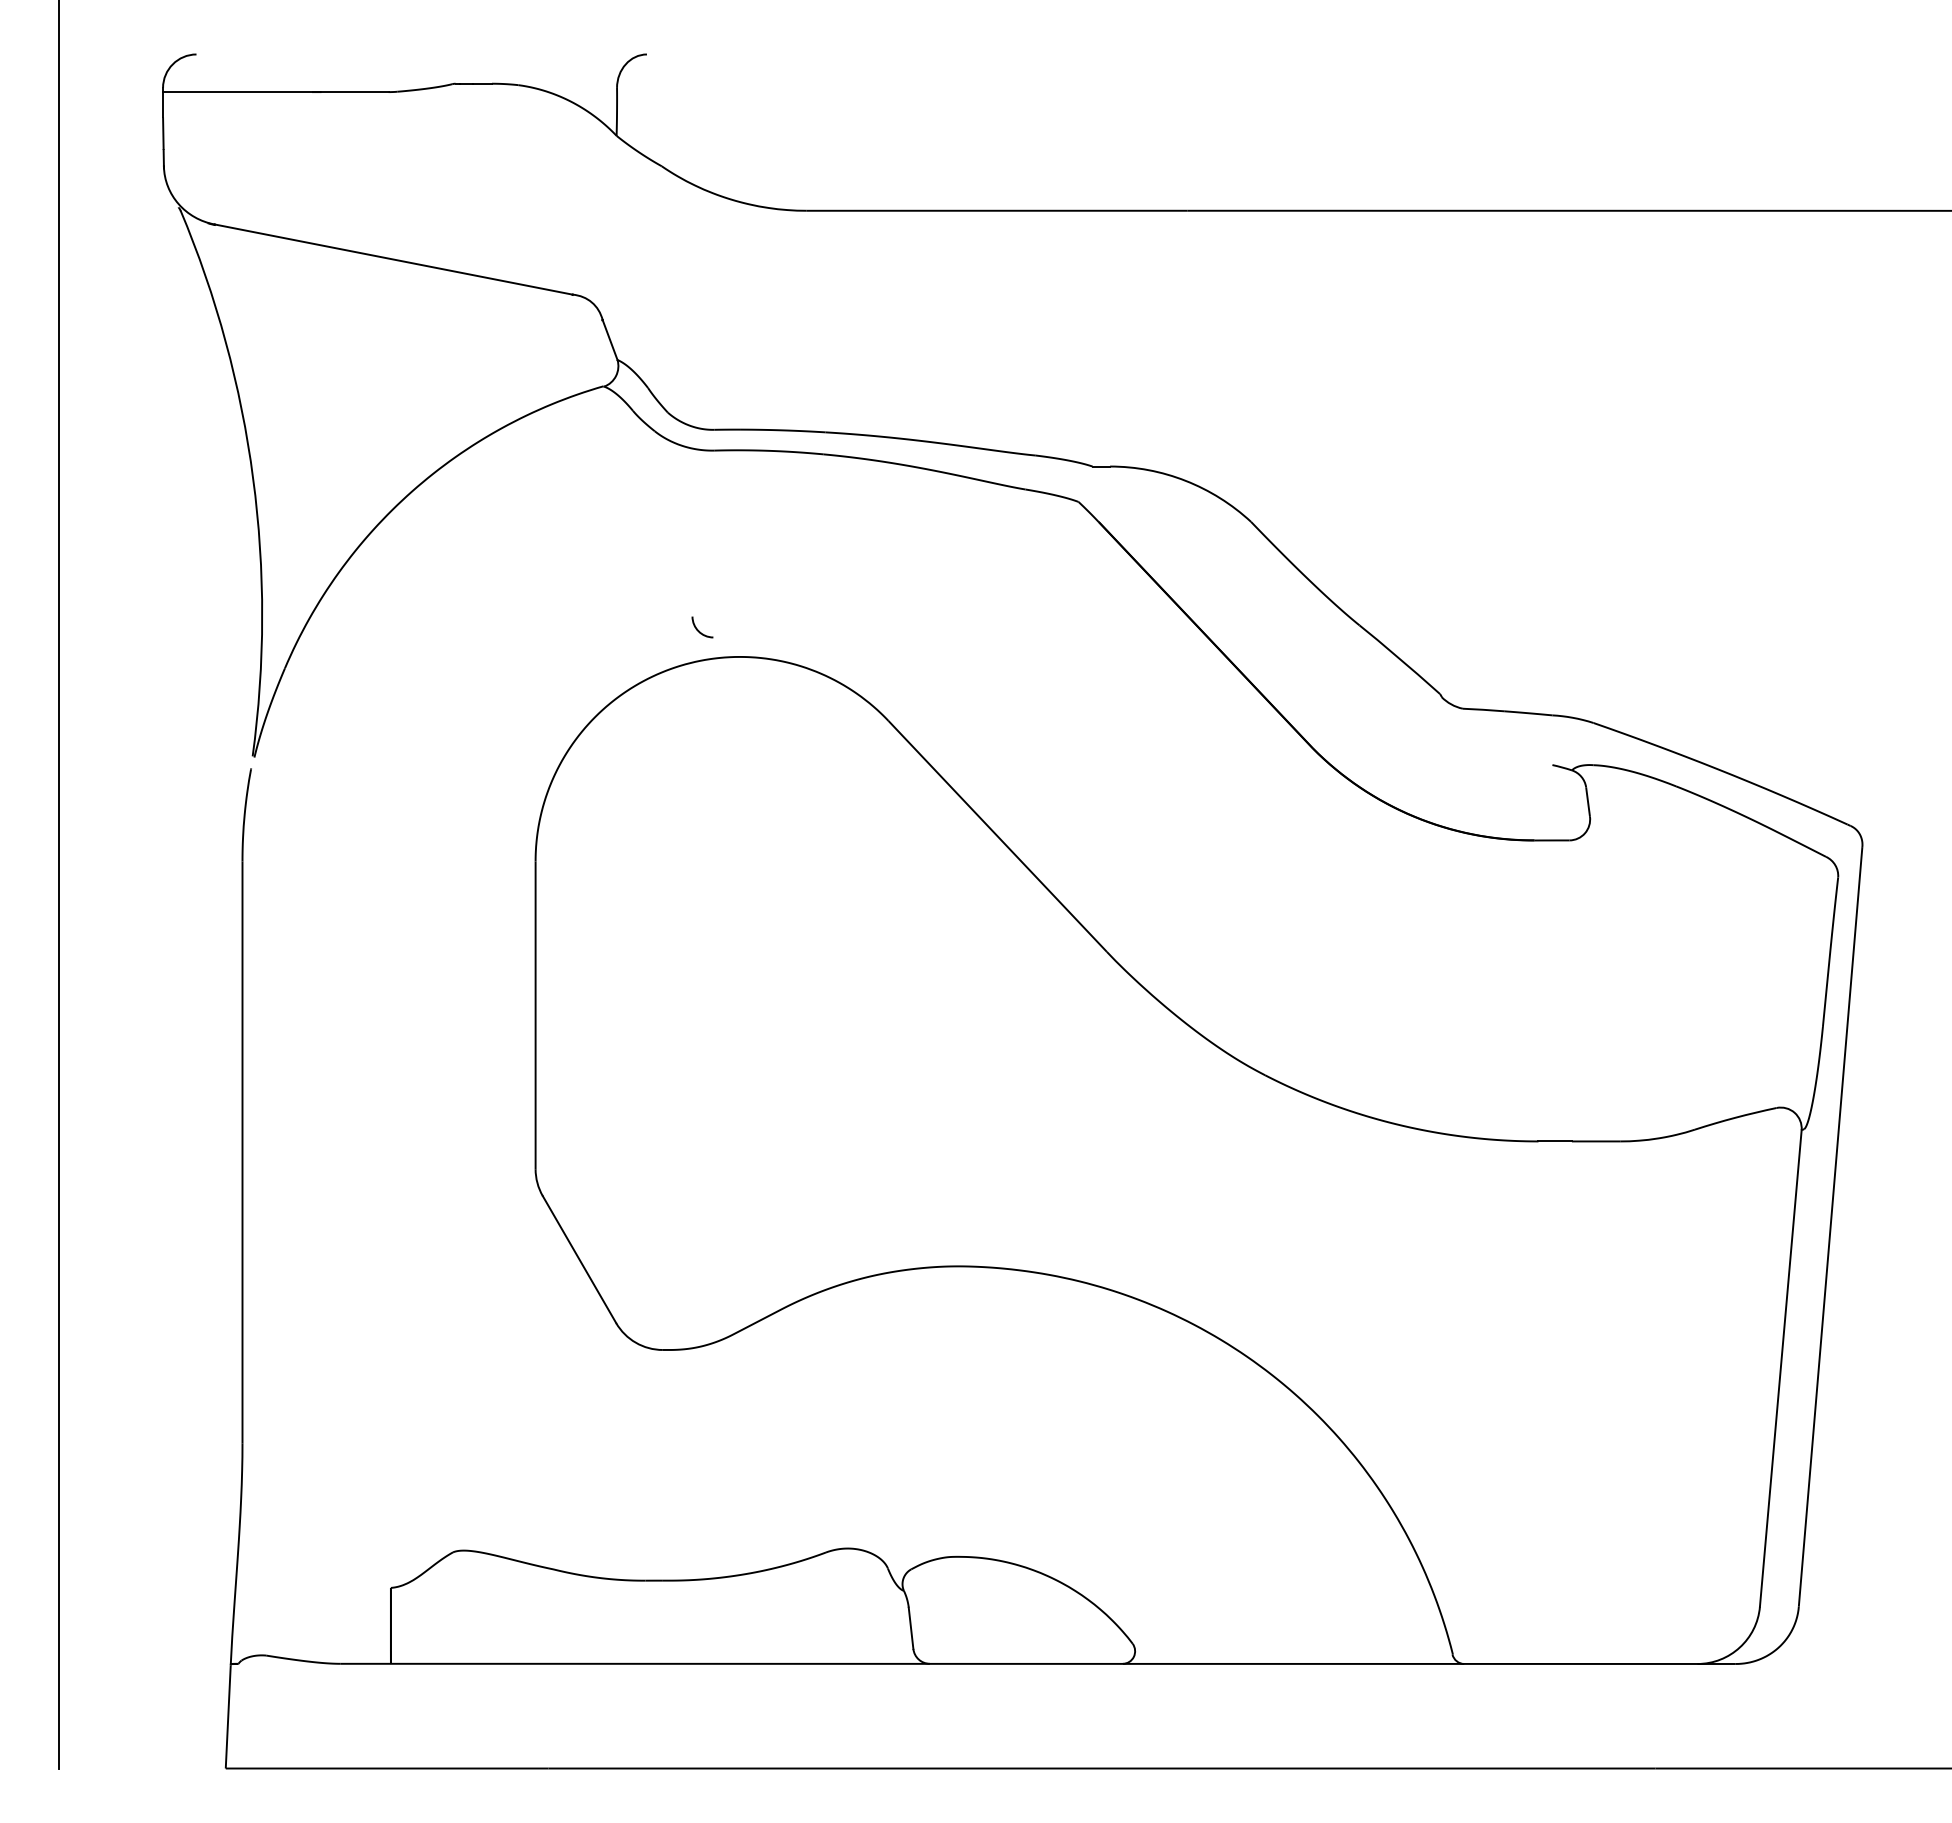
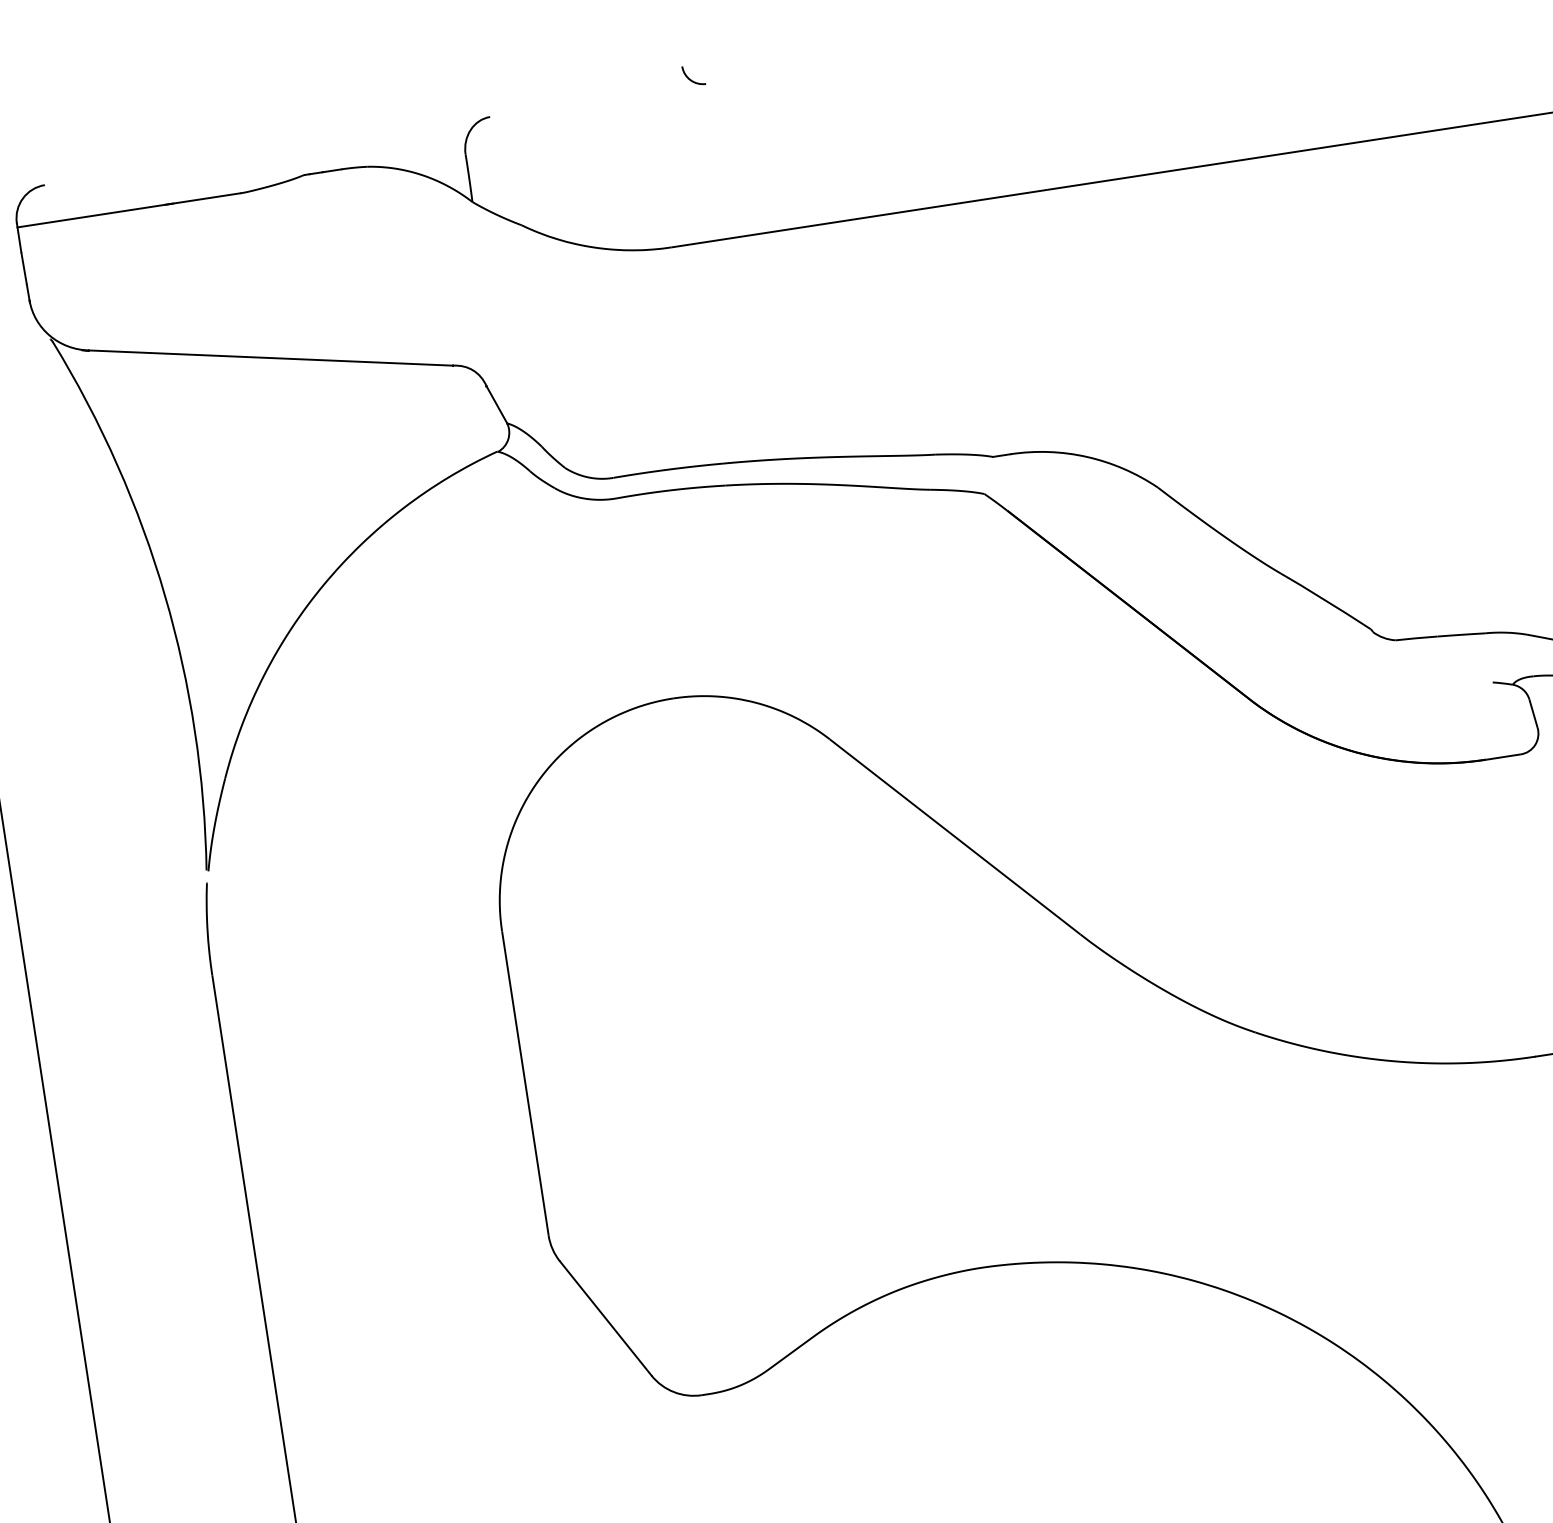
arc: (699, 630) -> (691, 79), moved

